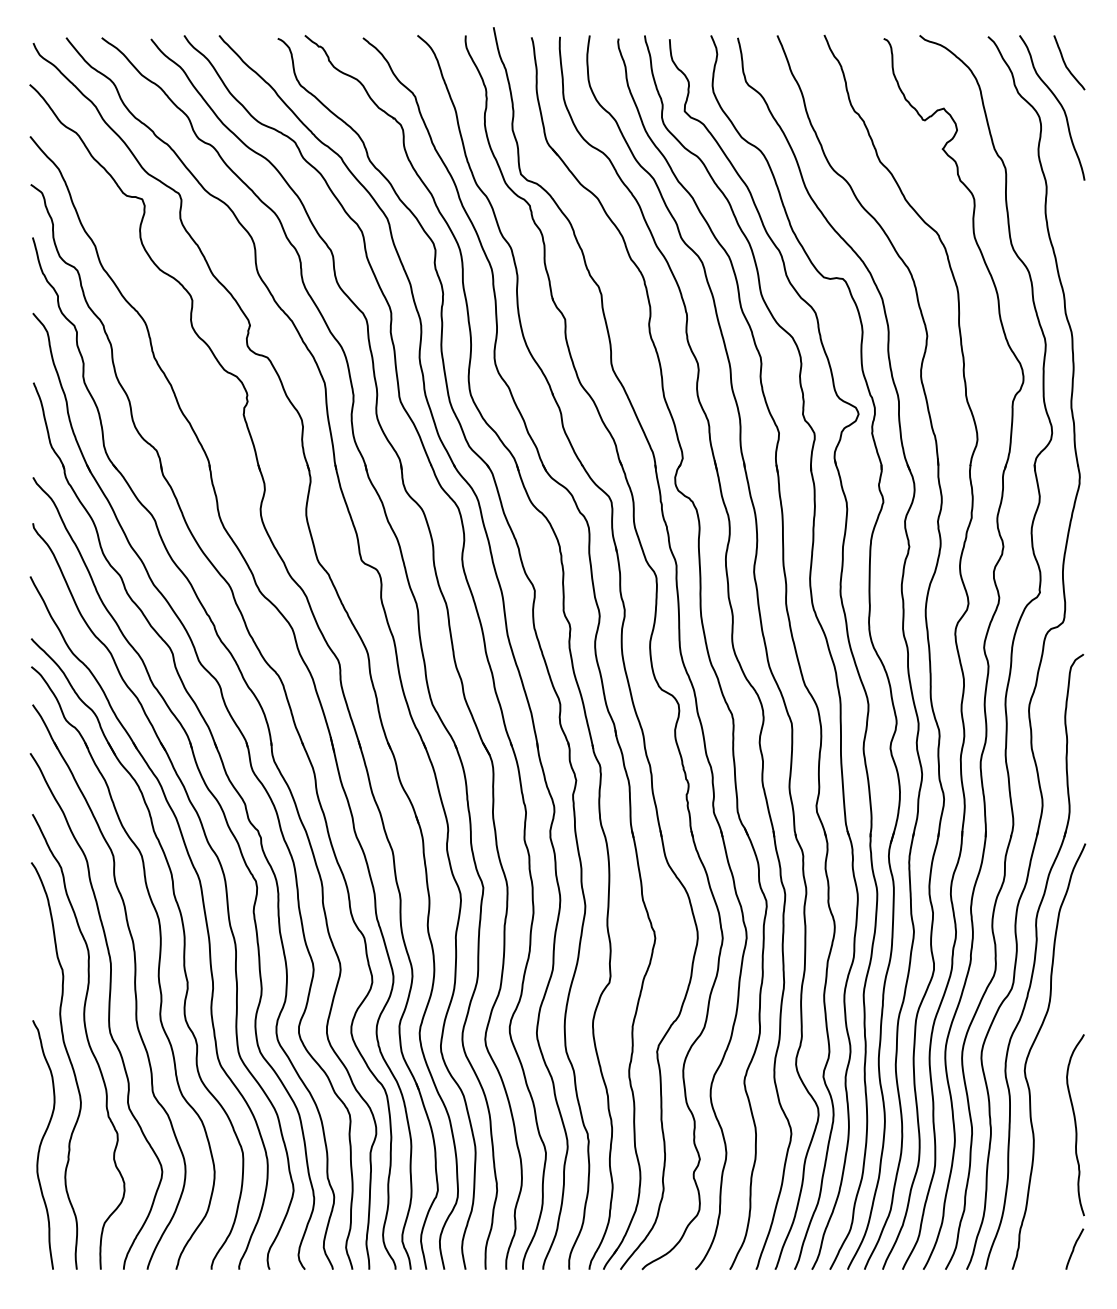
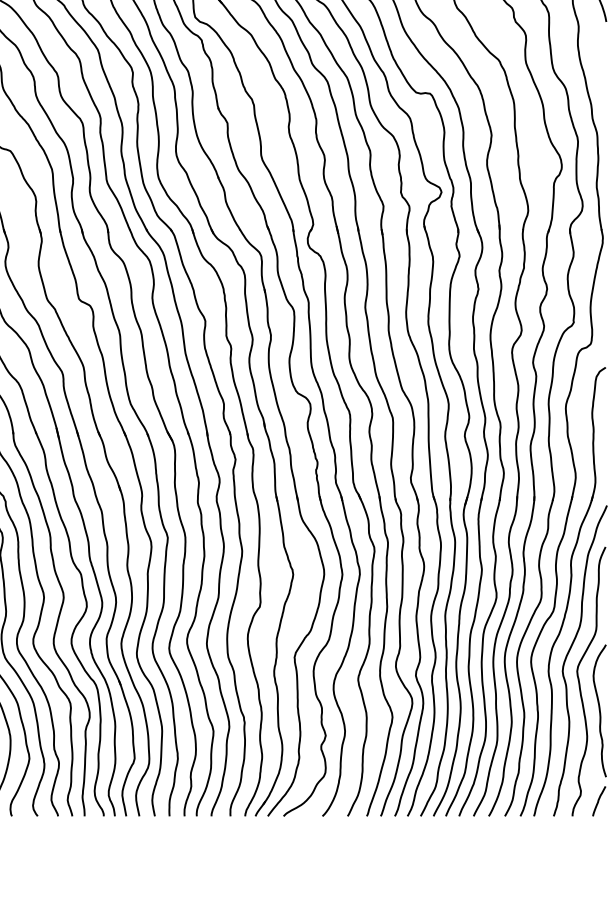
curve: (1048, 1086) -> (580, 682), added

